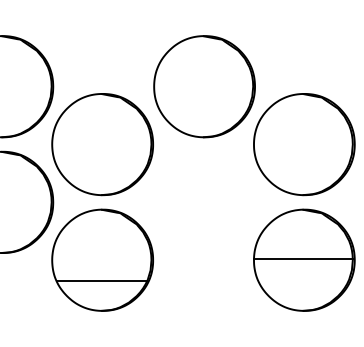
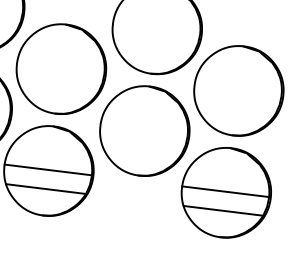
part: (204, 201) -> (144, 130), added
line: (101, 259) -> (47, 170), added
line: (303, 280) -> (223, 210), added

